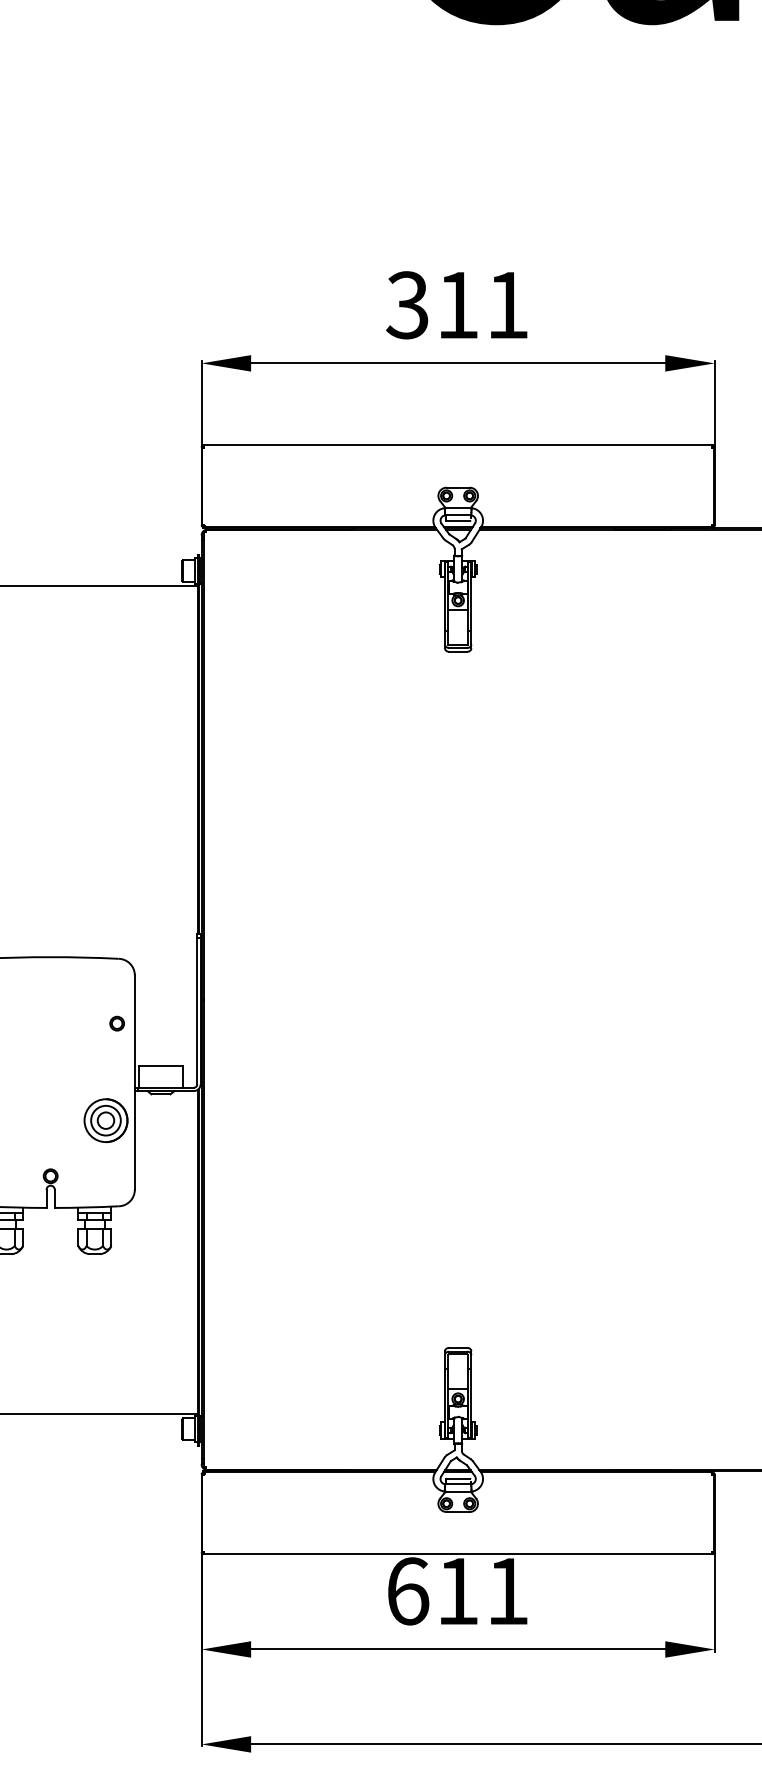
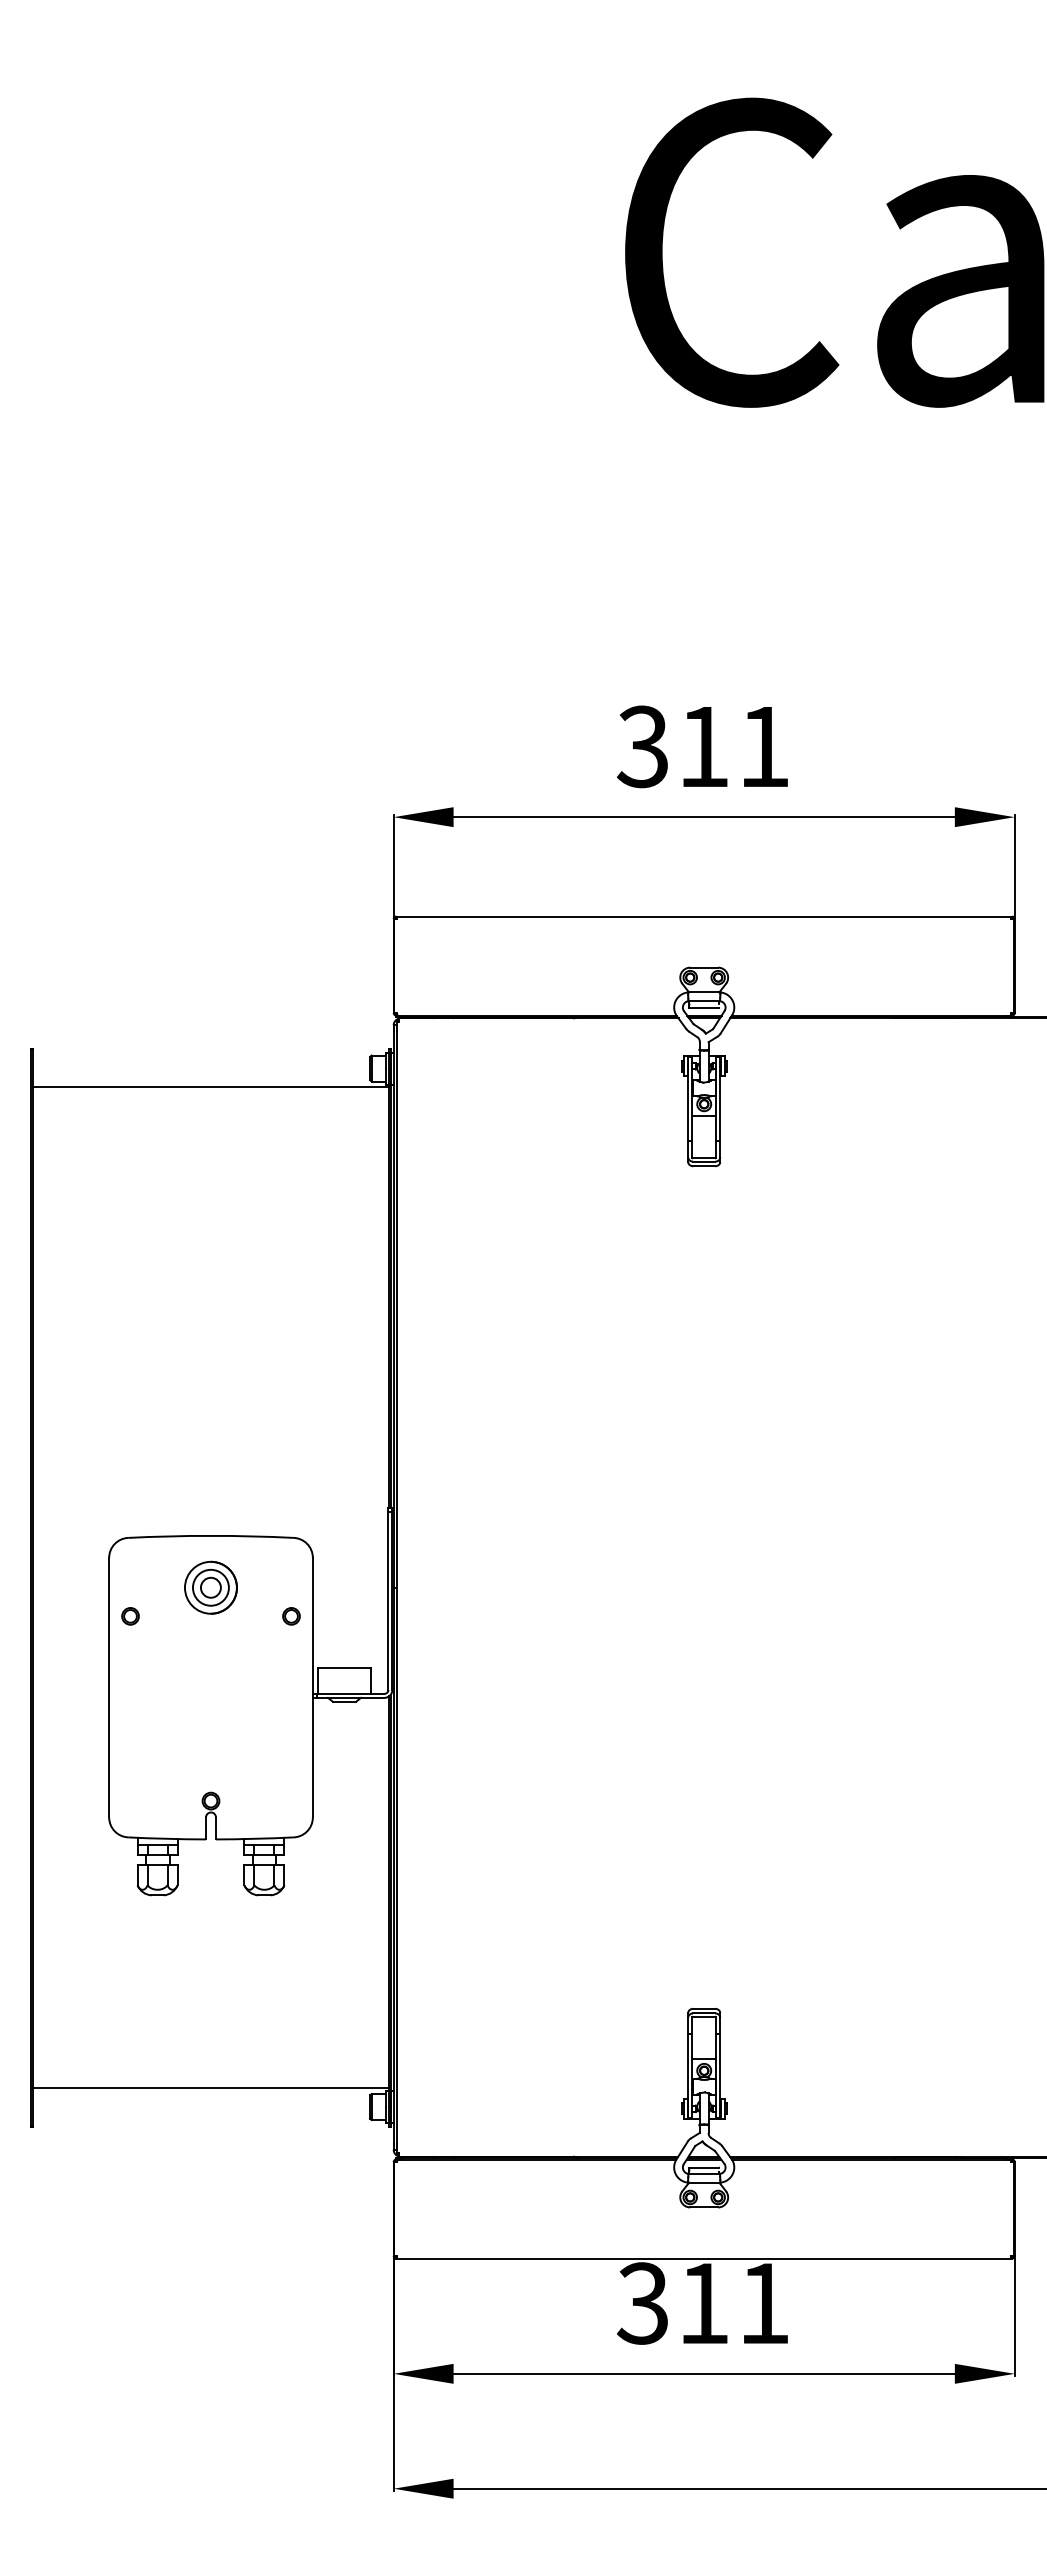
part: (105, 1120) -> (210, 1587), moved
text: (408, 1591) -> (643, 2303), 611 -> 311

